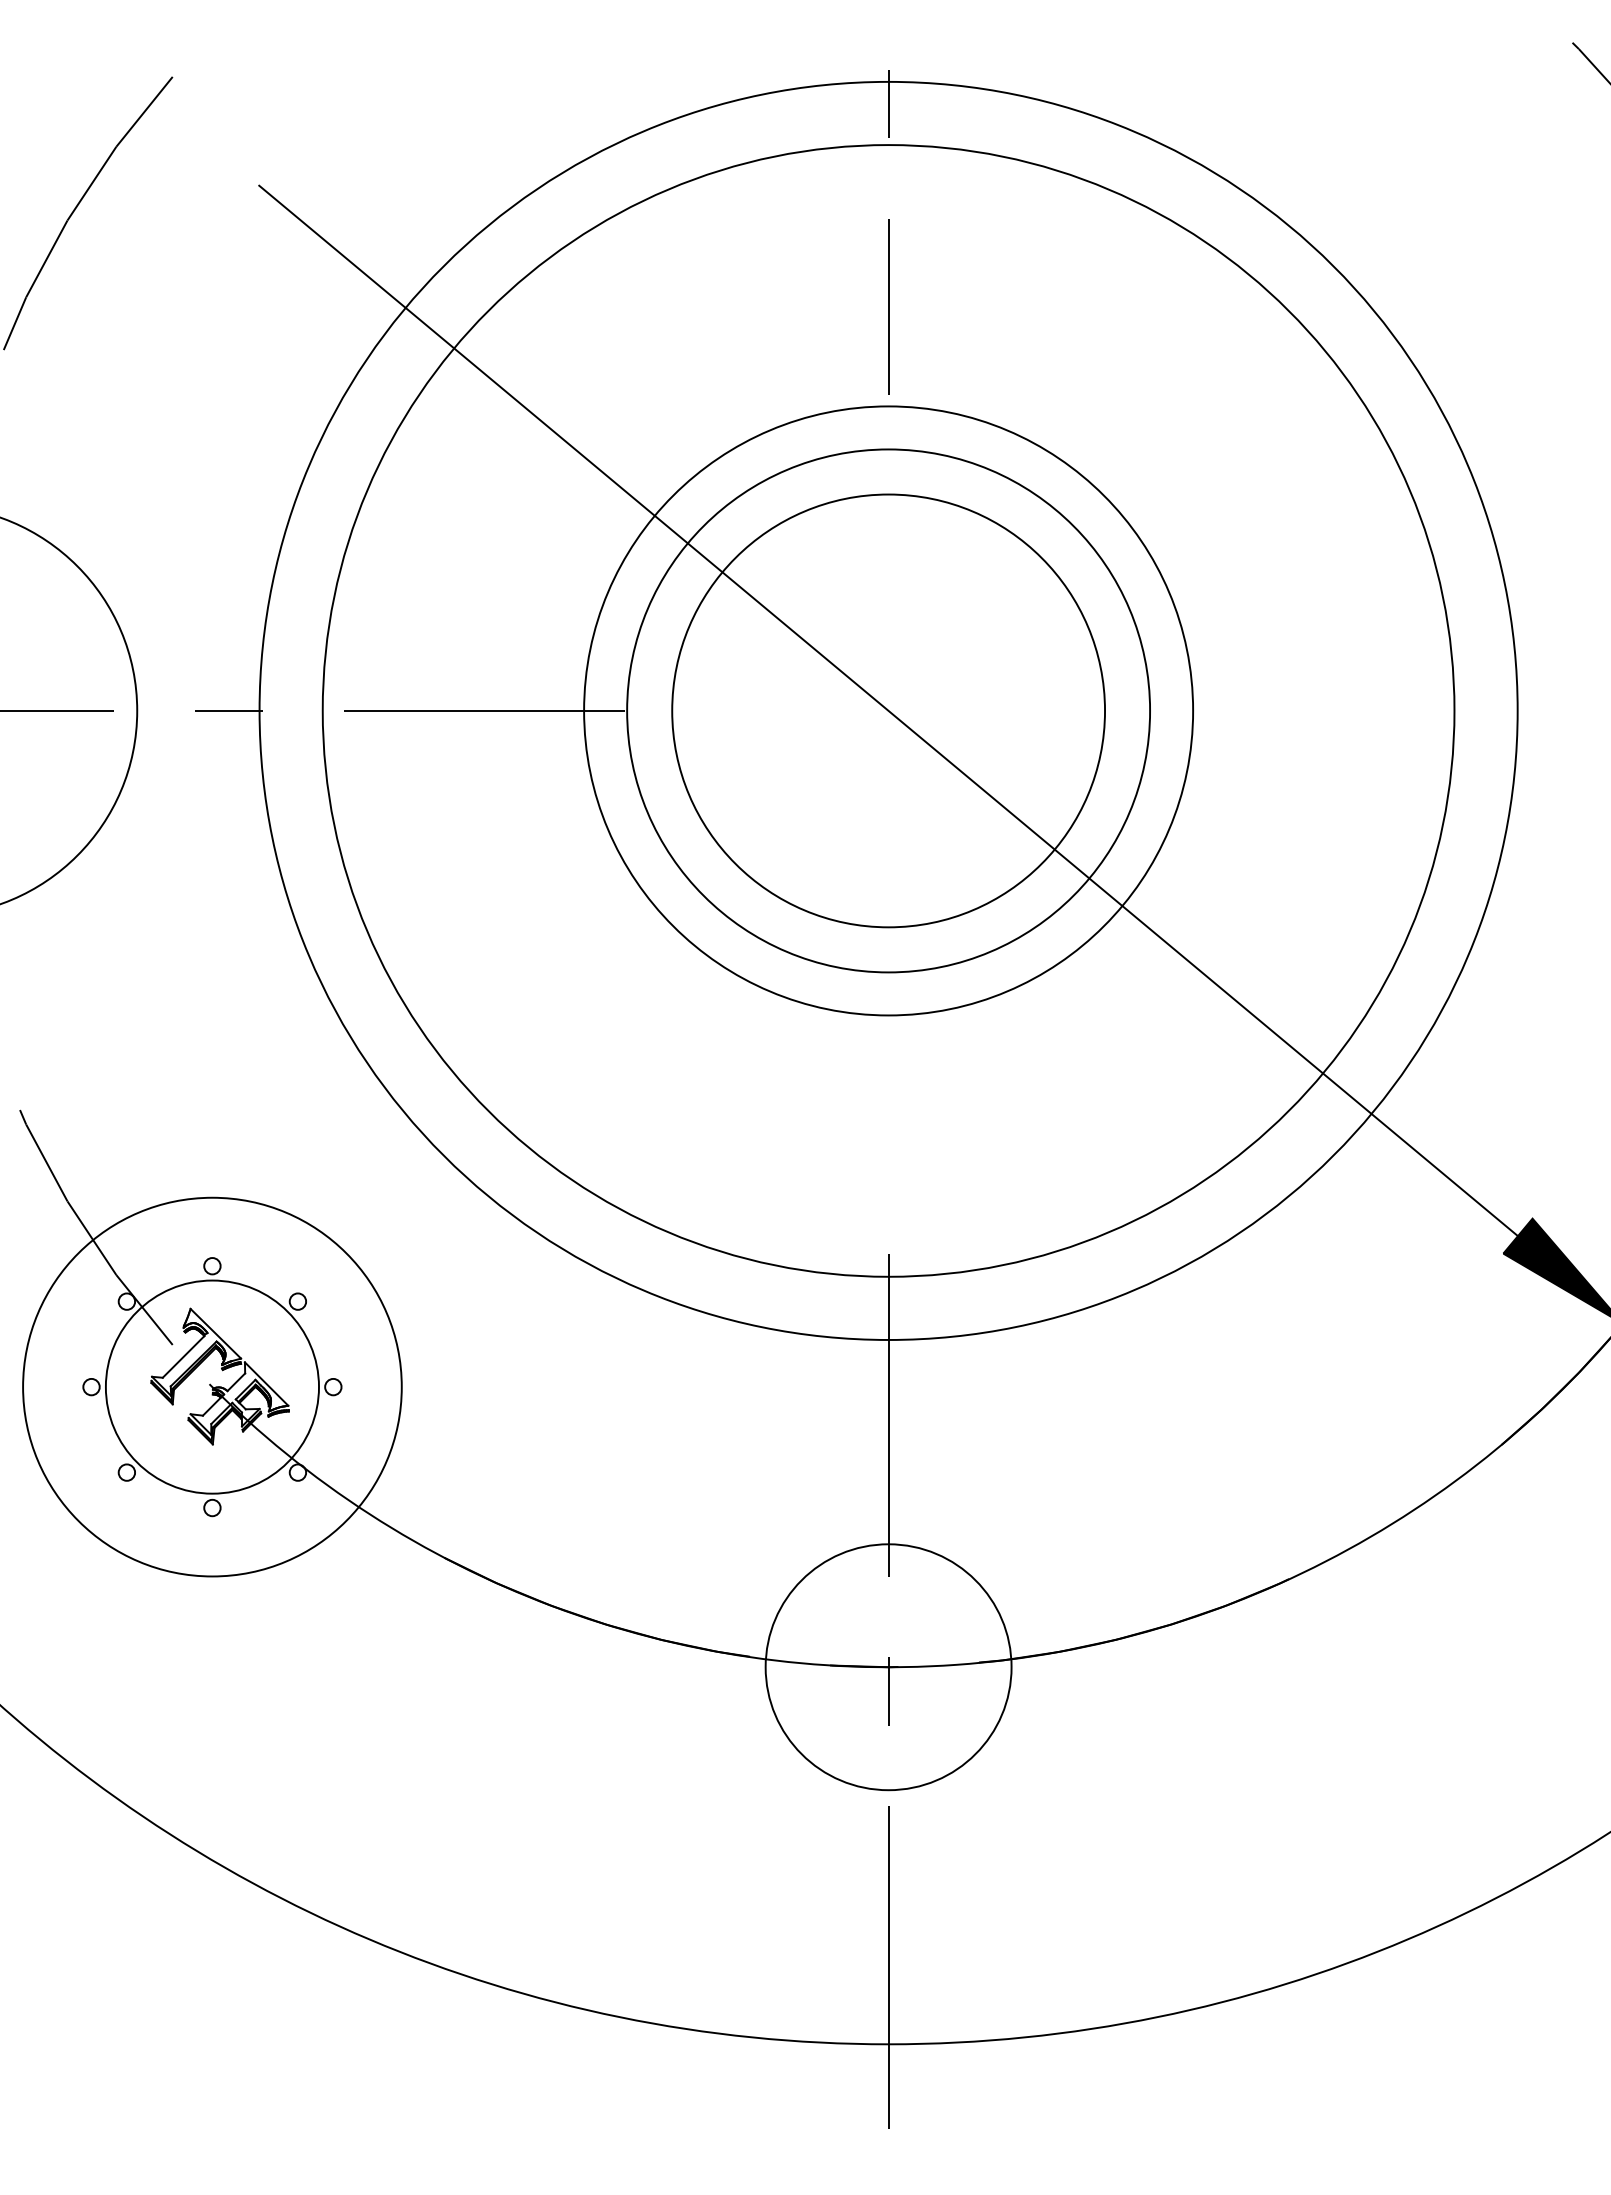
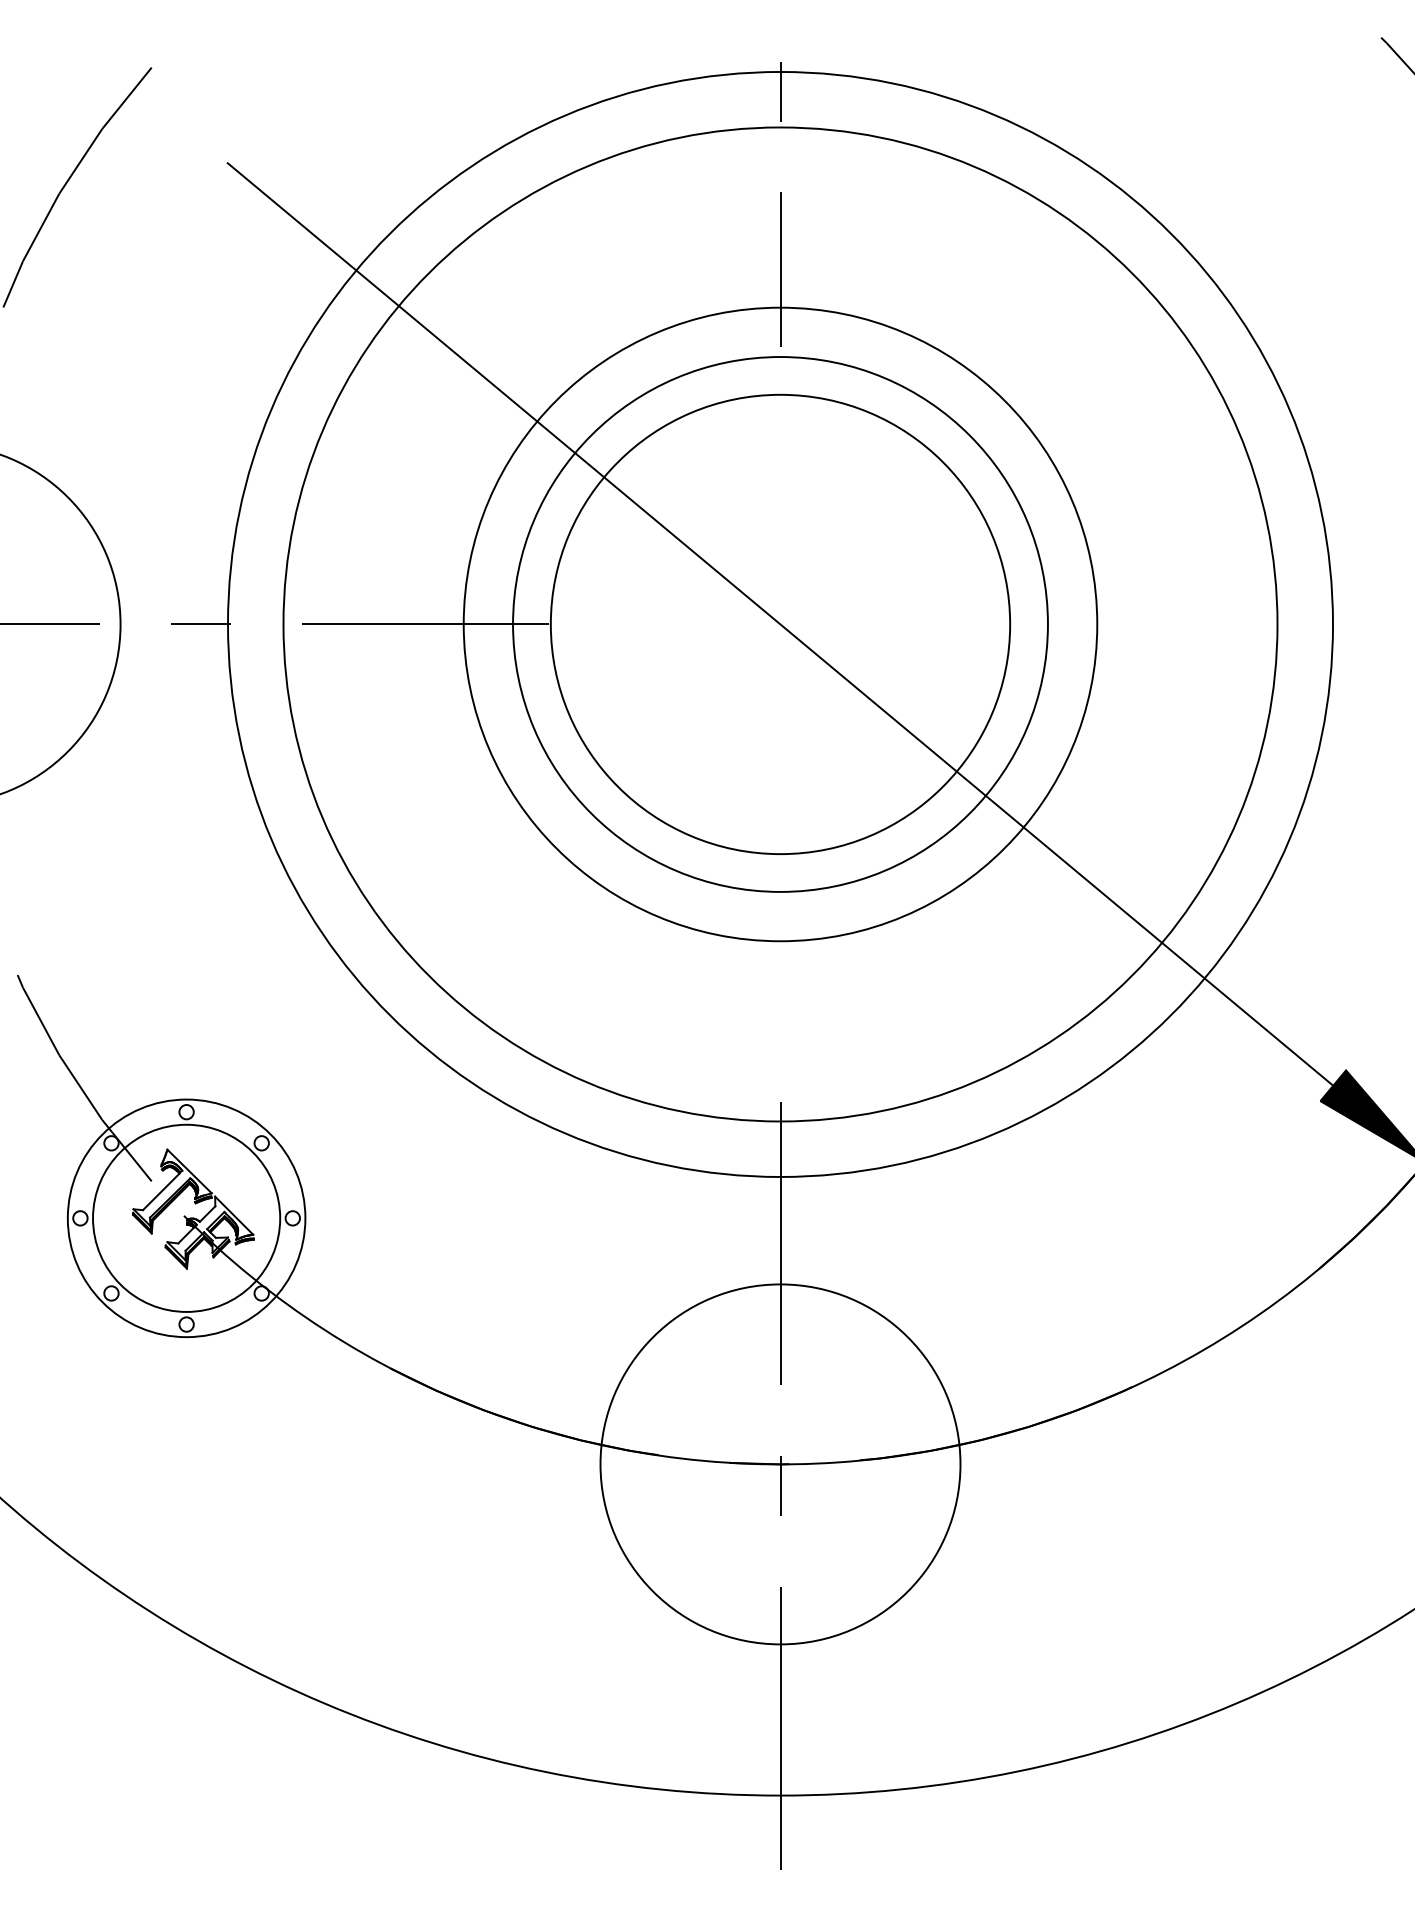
circle: (888, 710) -> (780, 624), size x1.67
circle: (212, 1386) -> (186, 1217), size x0.71
circle: (888, 1667) -> (780, 1464), size x1.67

